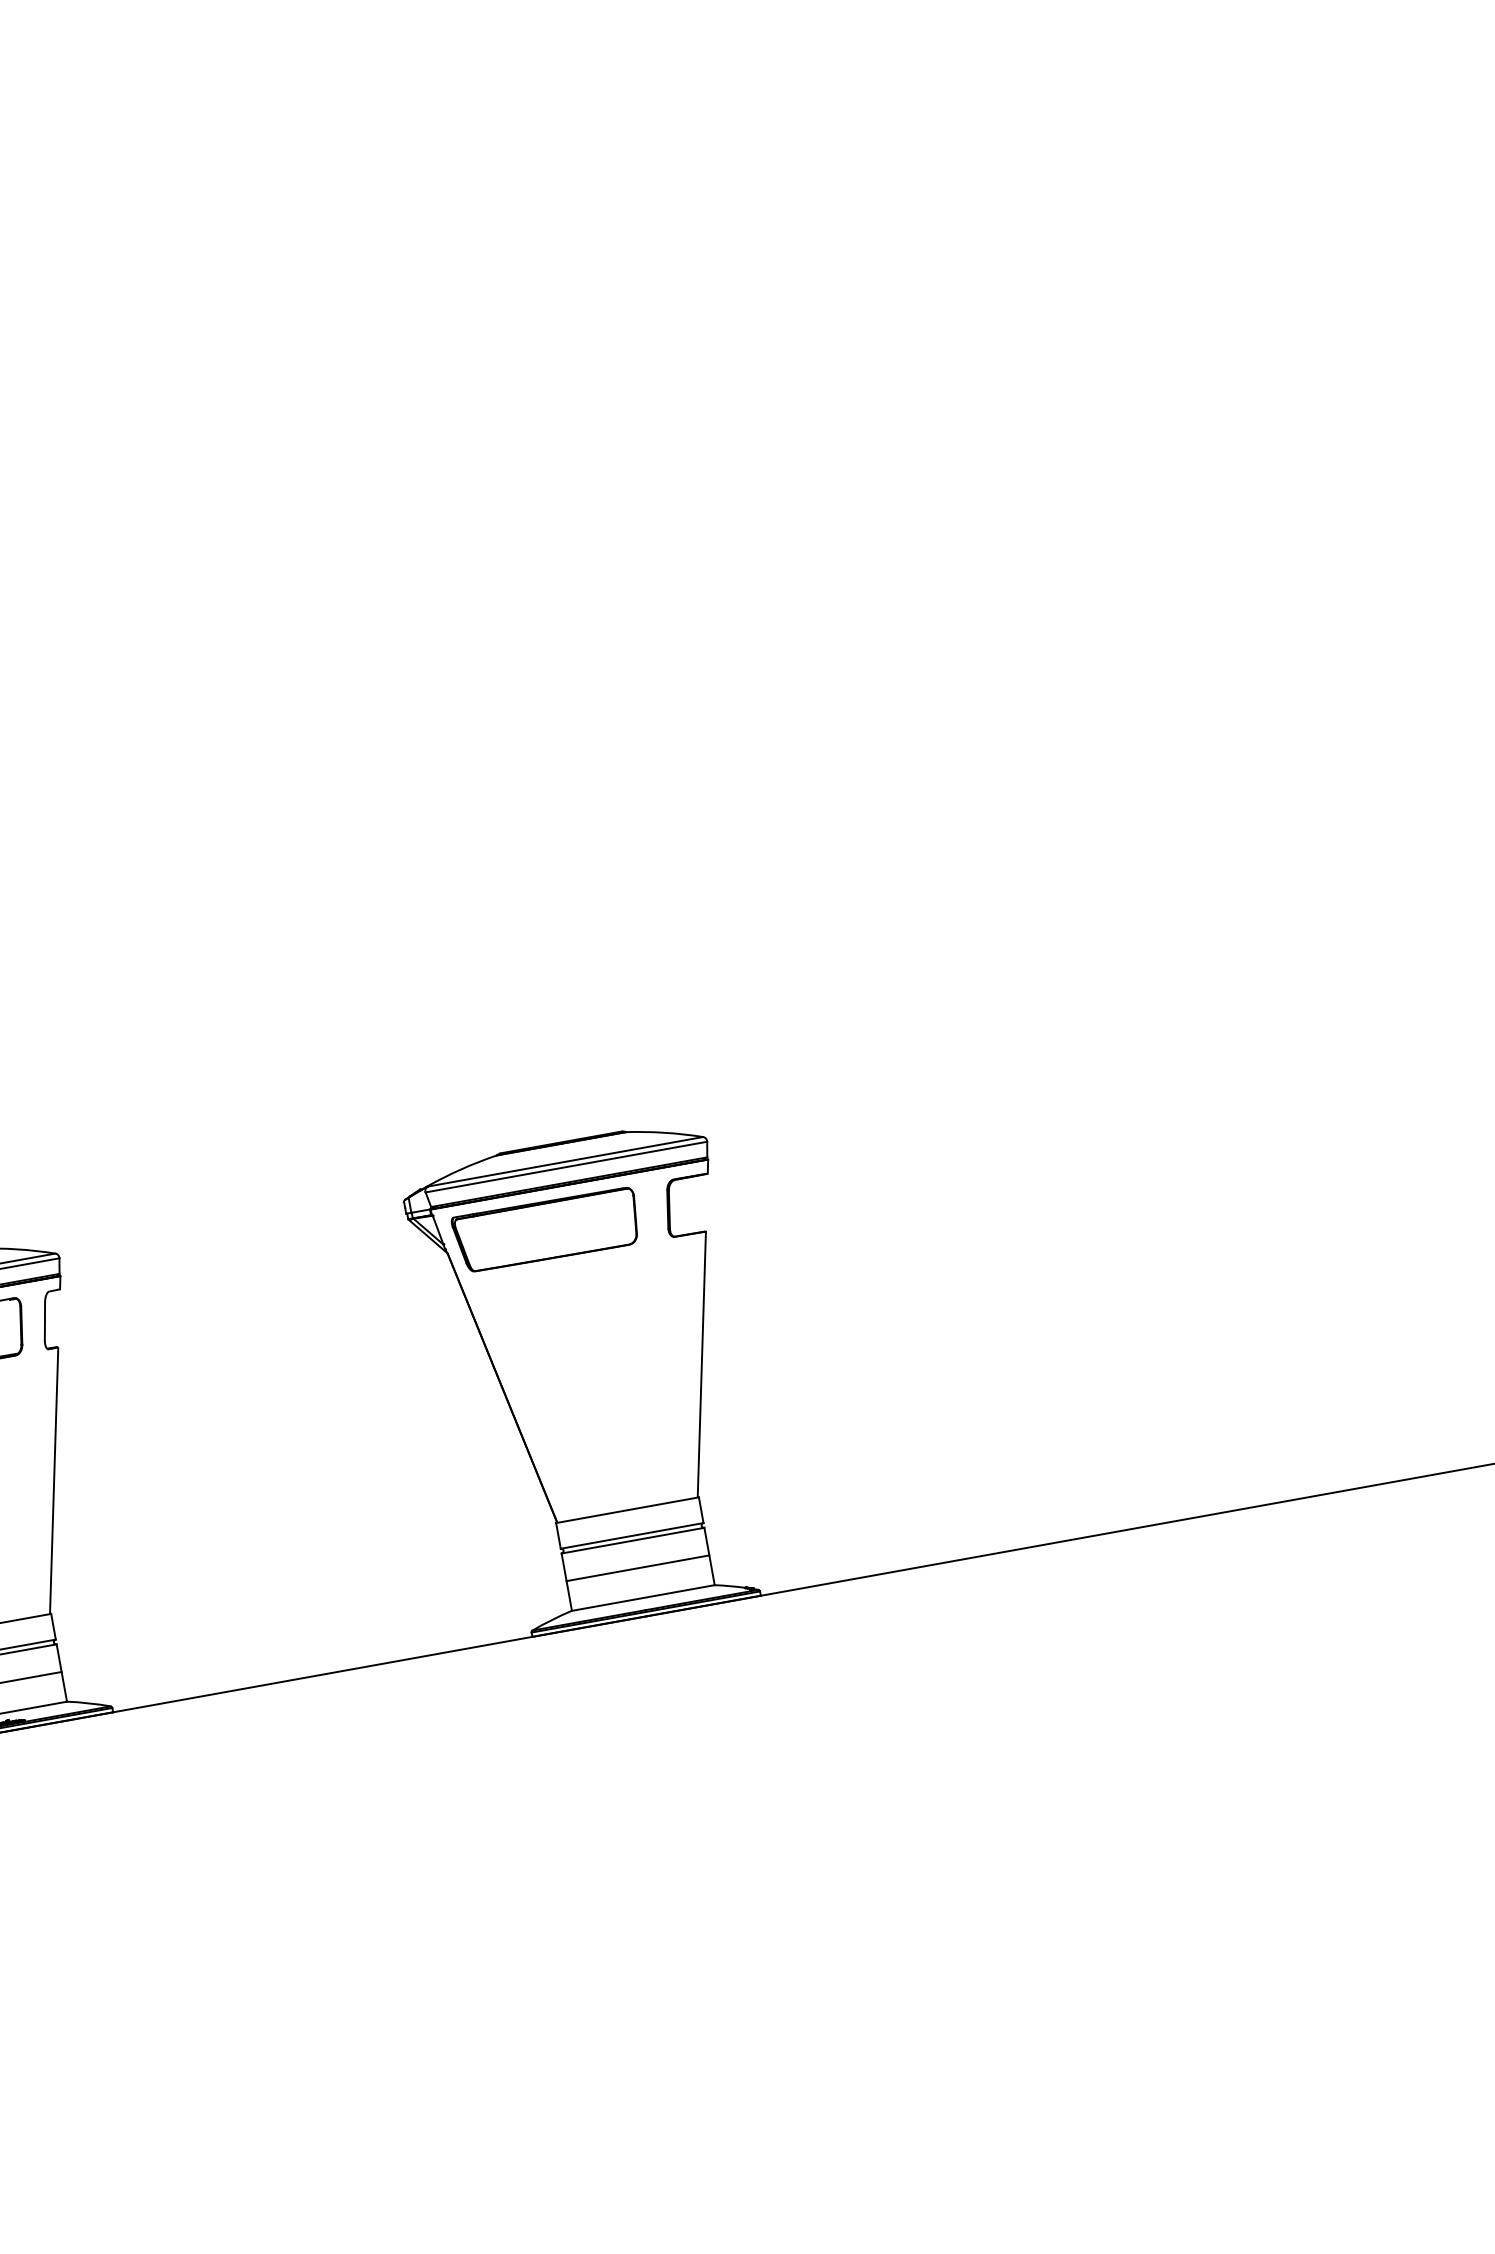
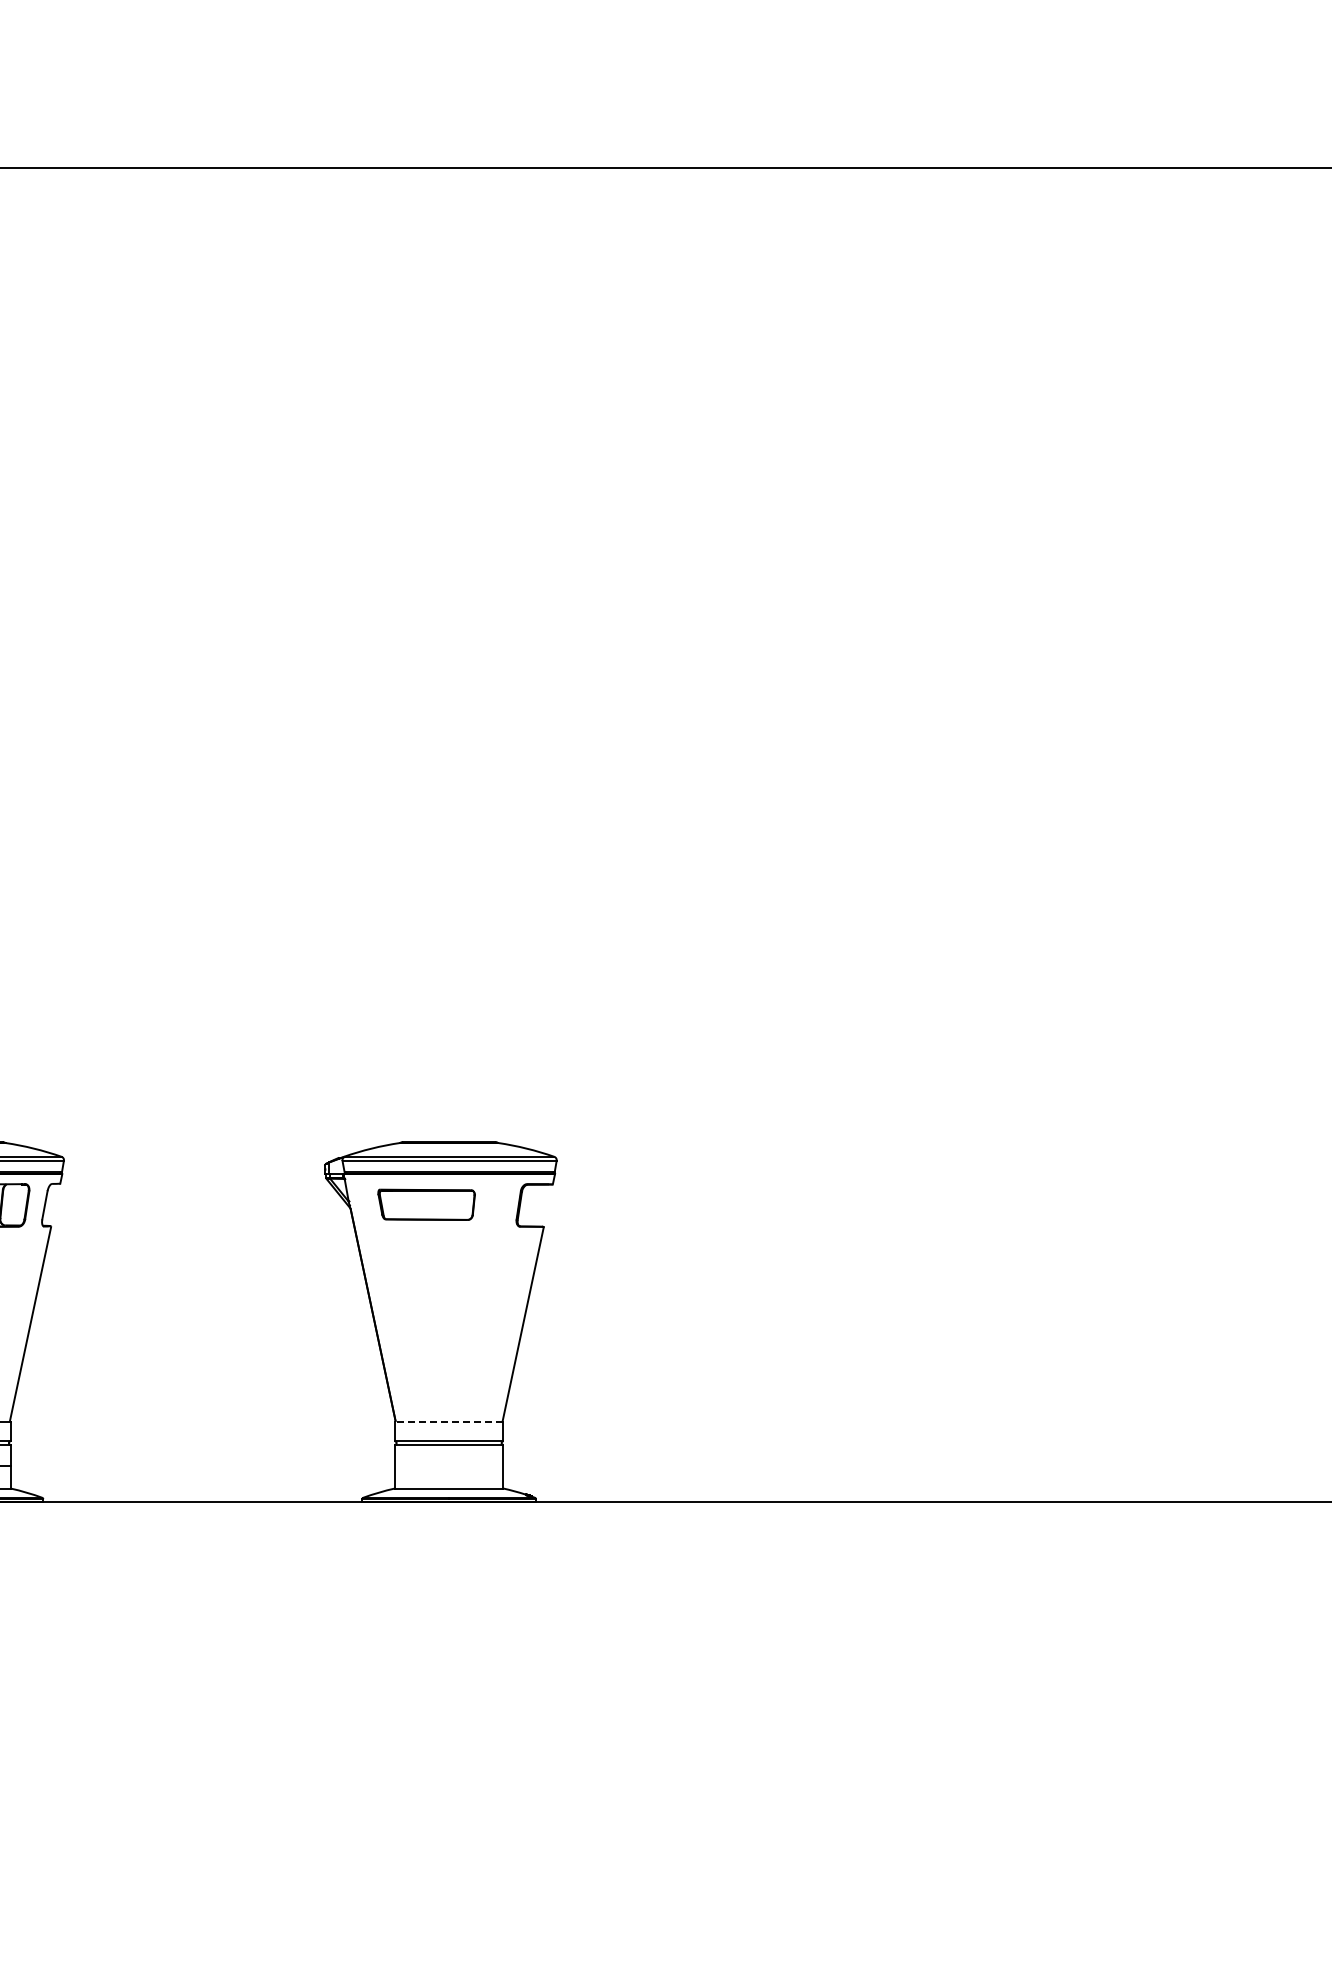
part: (546, 1229) -> (426, 1204), size x0.7
line: (626, 1510) -> (448, 1421), solid -> dashed
line: (637, 1567) -> (448, 1465), removed

